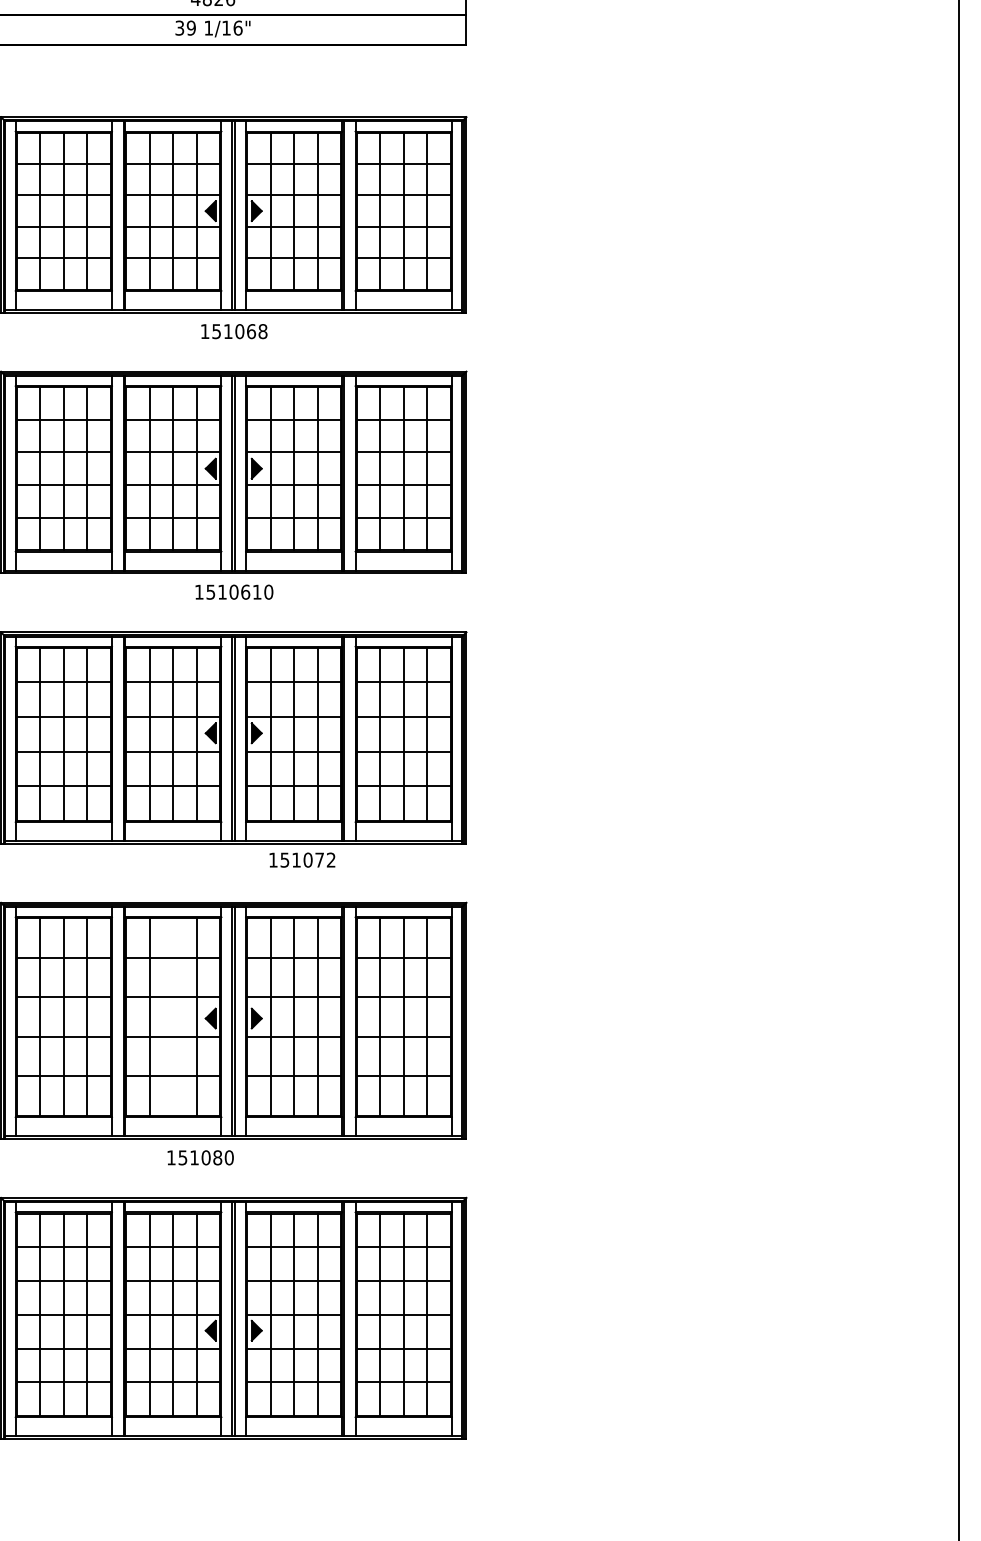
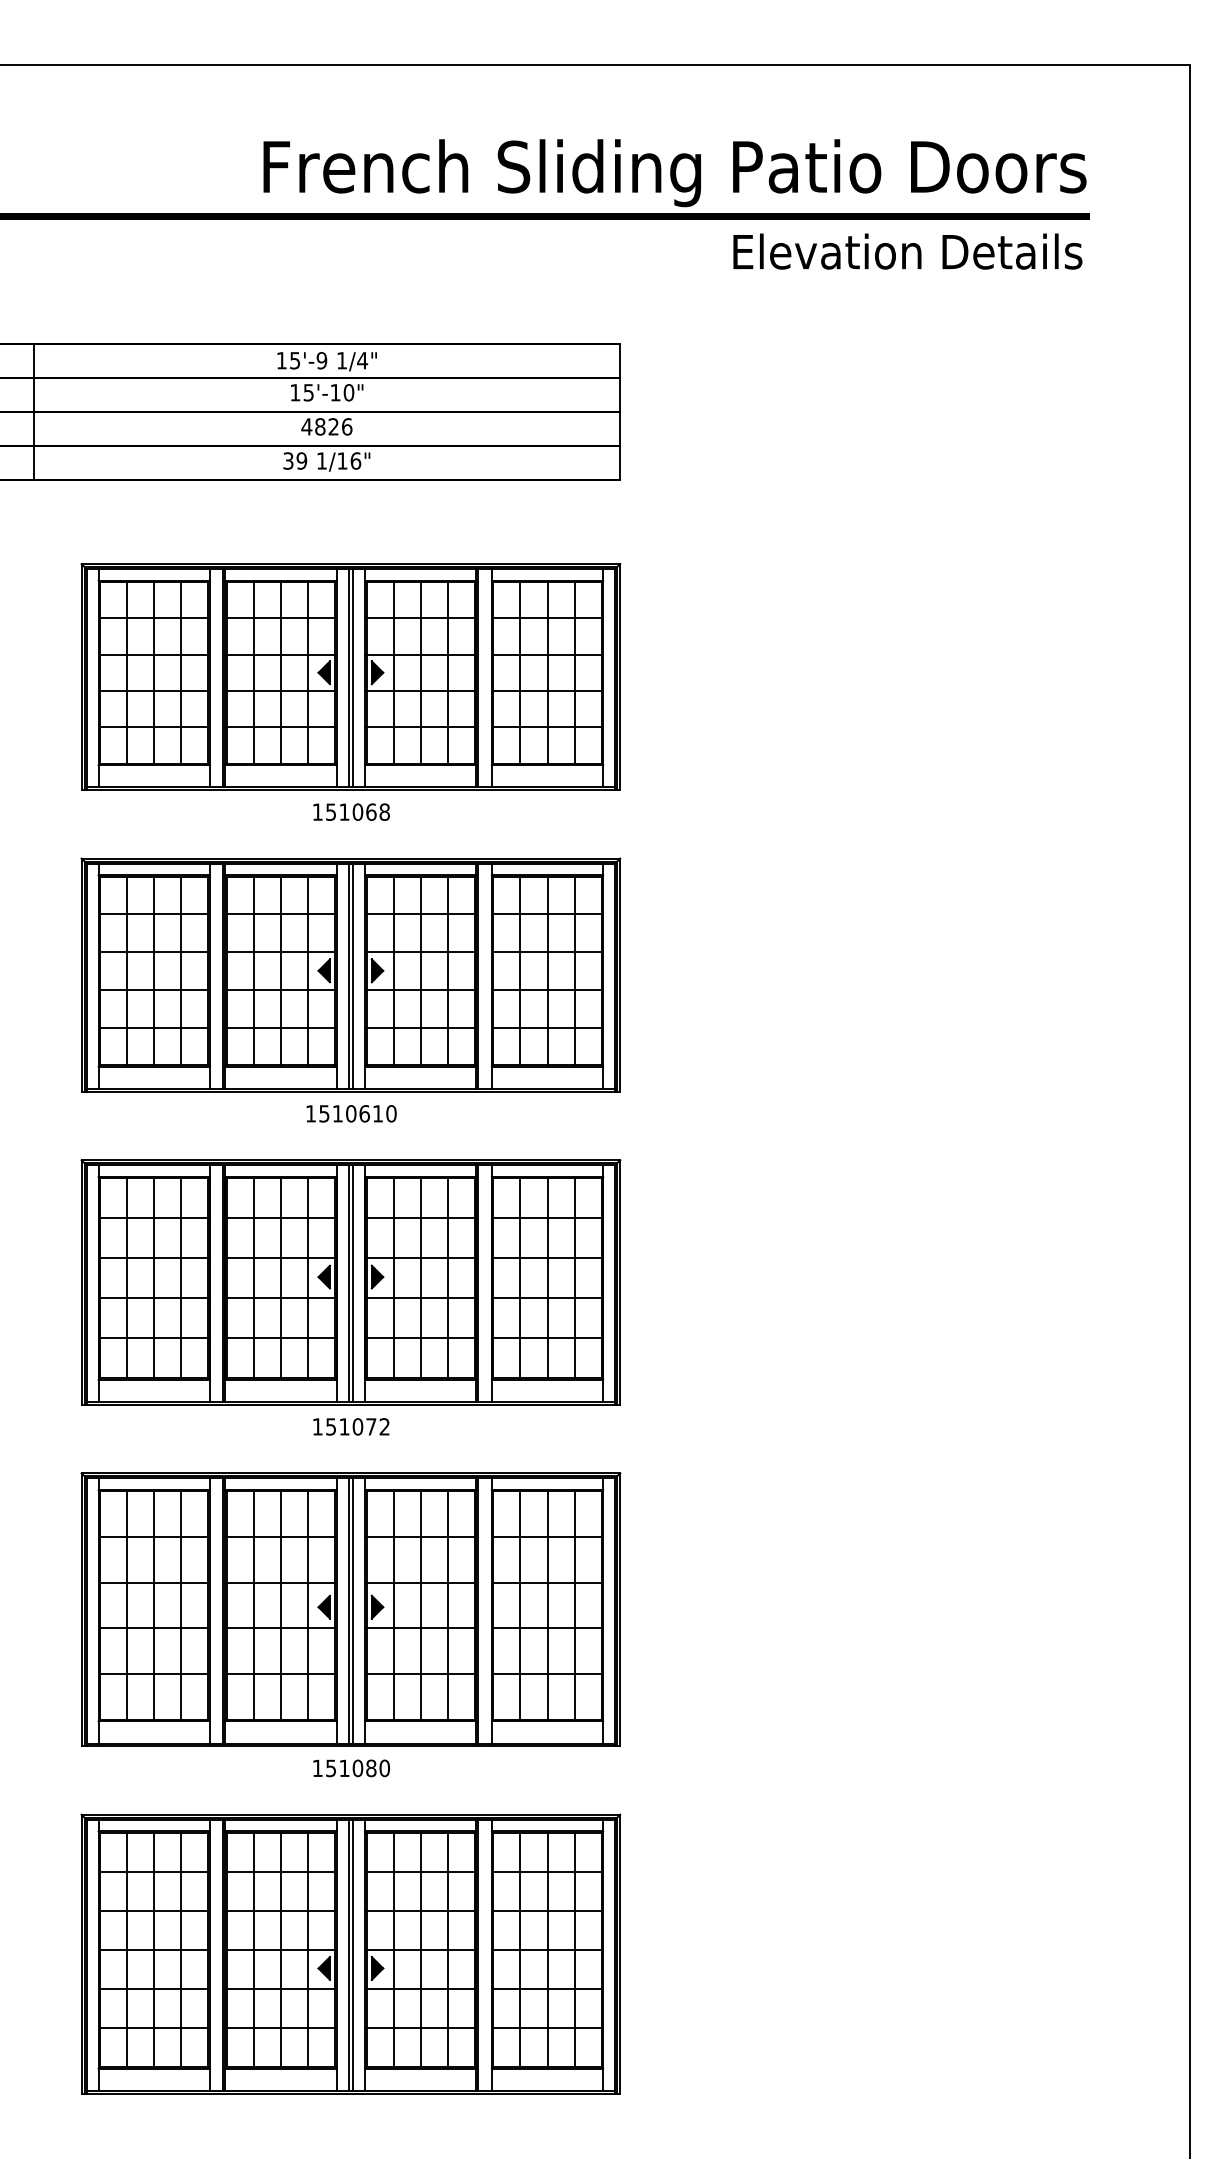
text: (302, 859) -> (351, 1426), moved
line: (172, 1017) -> (280, 1605), added
text: (200, 1157) -> (351, 1768), moved

